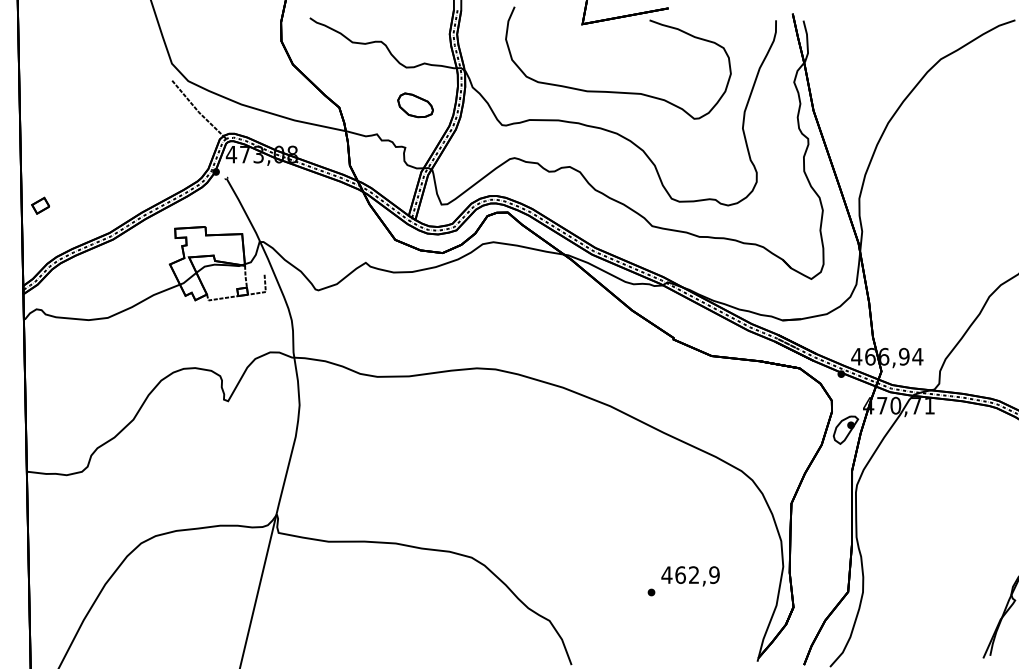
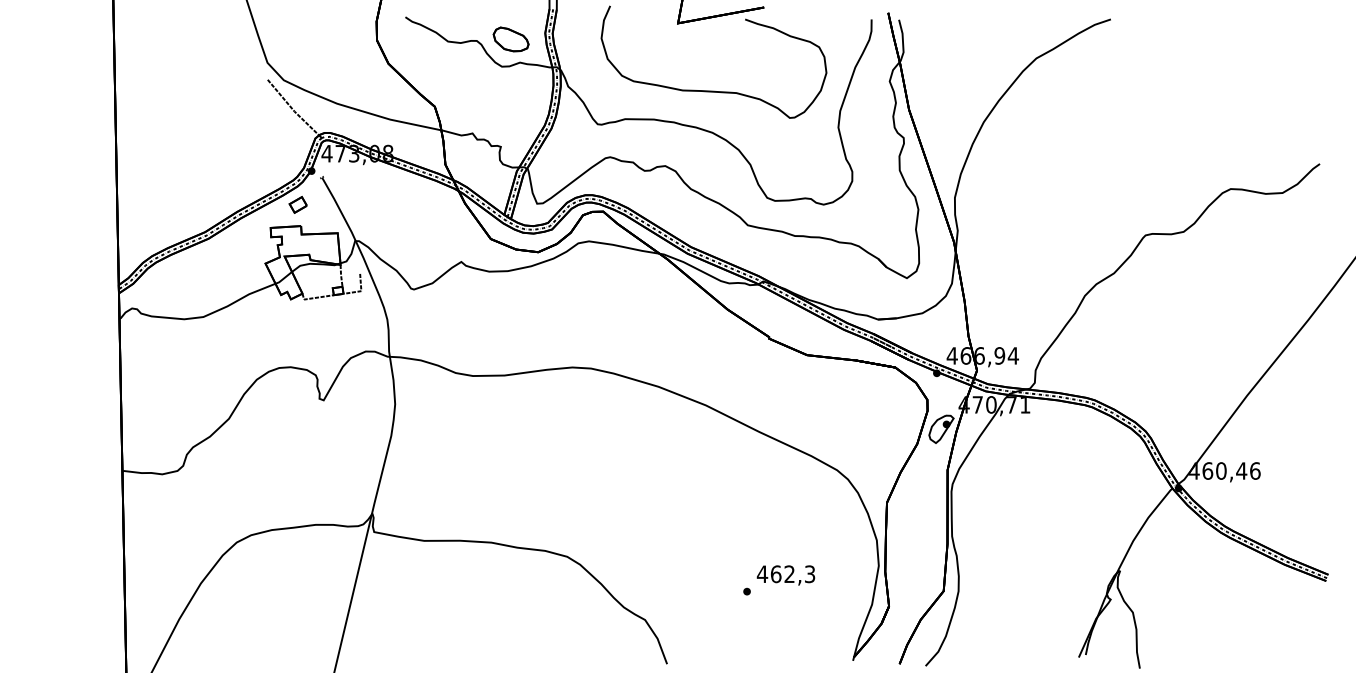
part: (414, 105) -> (510, 39), moved
part: (39, 205) -> (297, 204), moved
text: (713, 574) -> (809, 573), 462,9 -> 462,3

